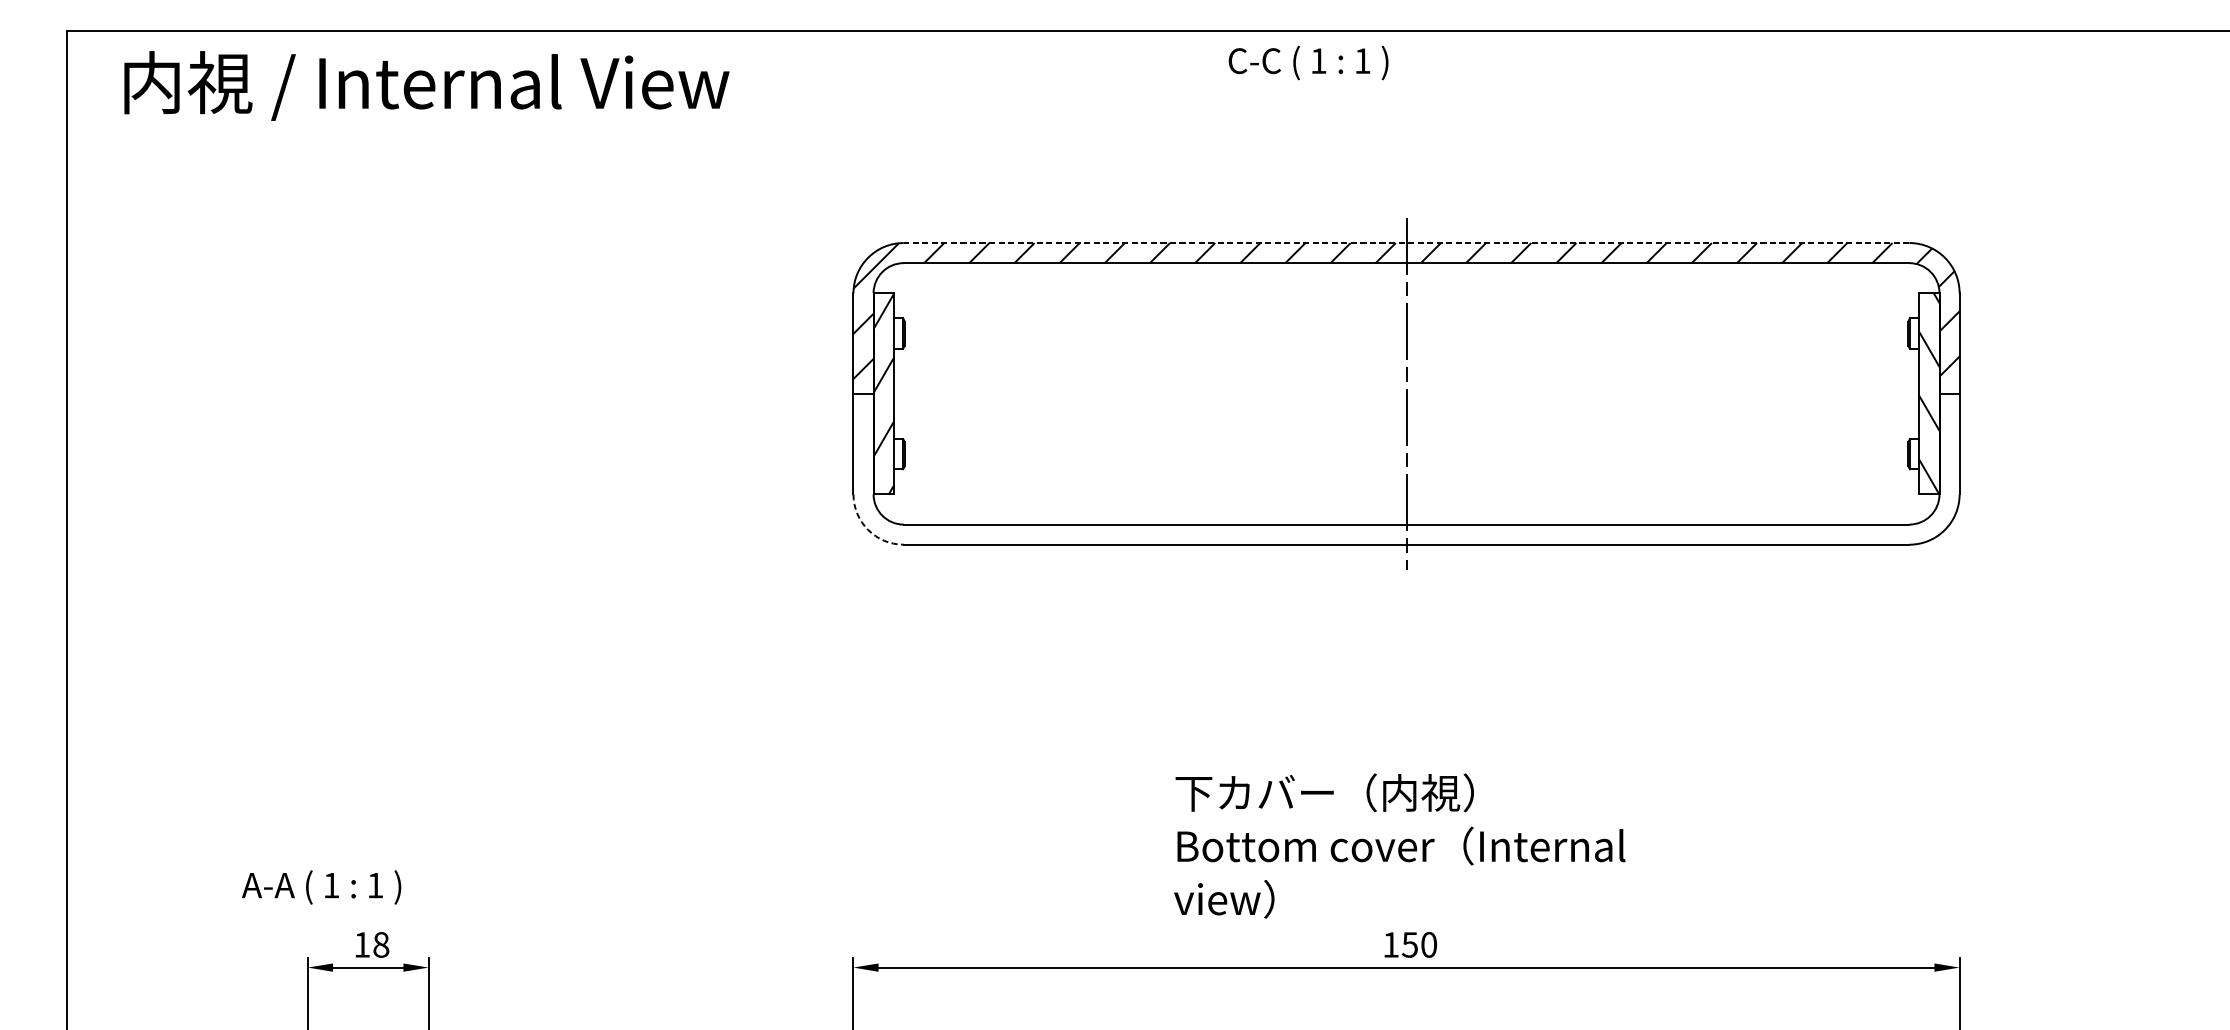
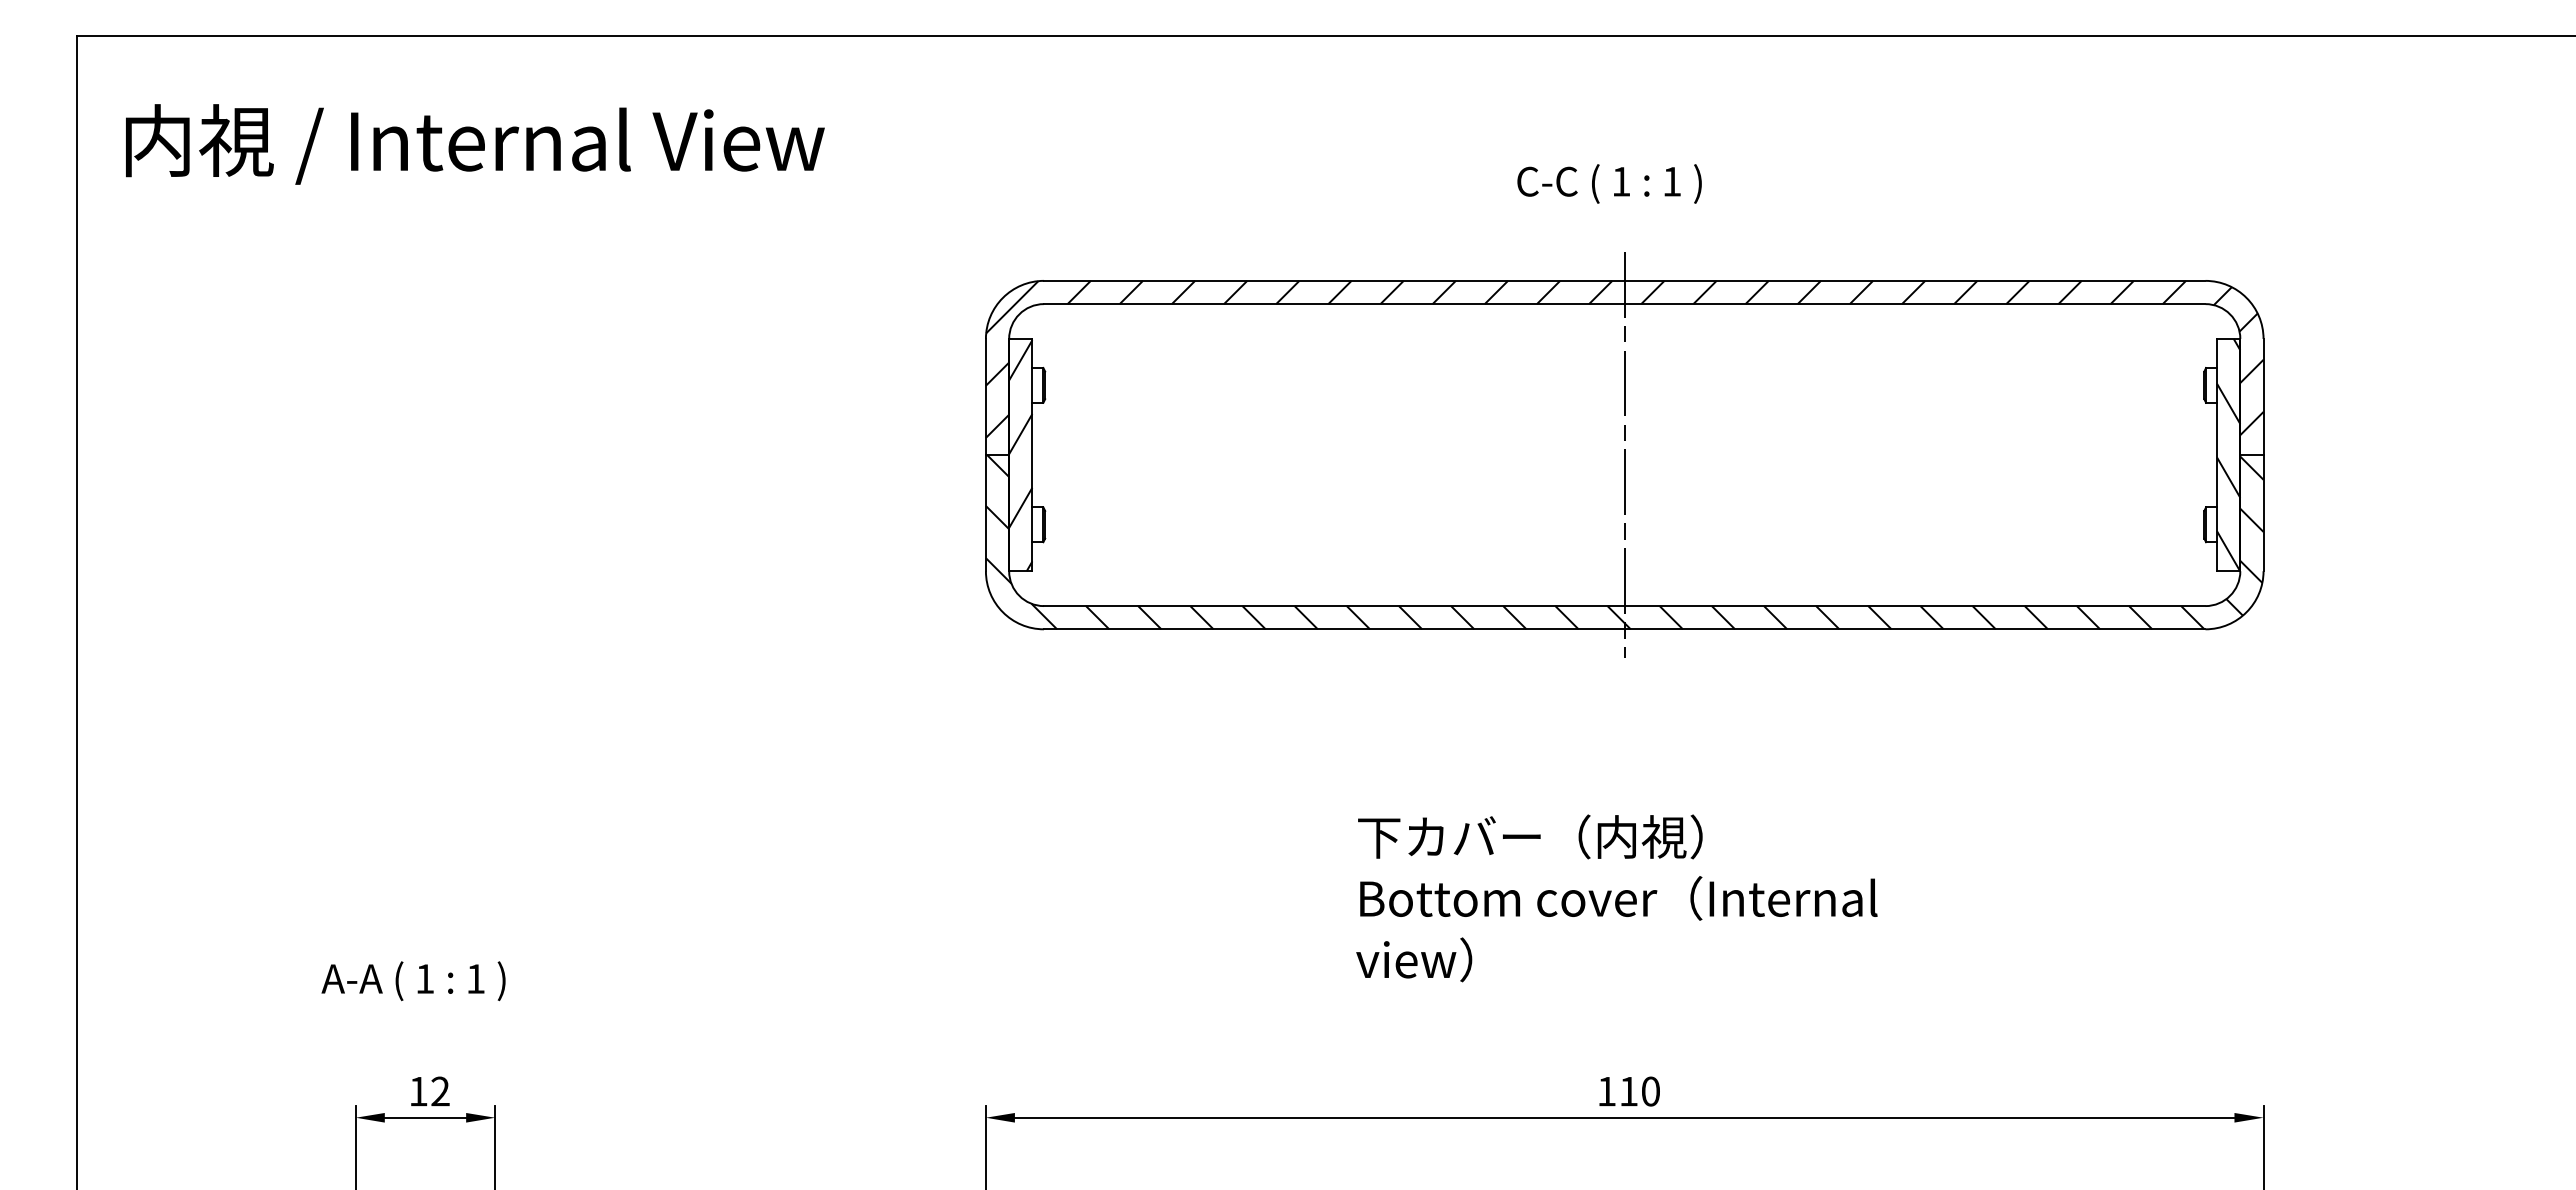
text: (1308, 62) -> (1609, 183), moved
text: (427, 85) -> (475, 144), moved
line: (1406, 242) -> (1624, 280), dashed -> solid
hatch: (1406, 469) -> (1624, 542), added
arc: (867, 530) -> (1002, 612), dashed -> solid
text: (1399, 846) -> (1616, 898), moved
text: (321, 887) -> (413, 981), moved
text: (381, 944) -> (440, 1091), 18 -> 12
text: (1409, 944) -> (1628, 1091), 150 -> 110

